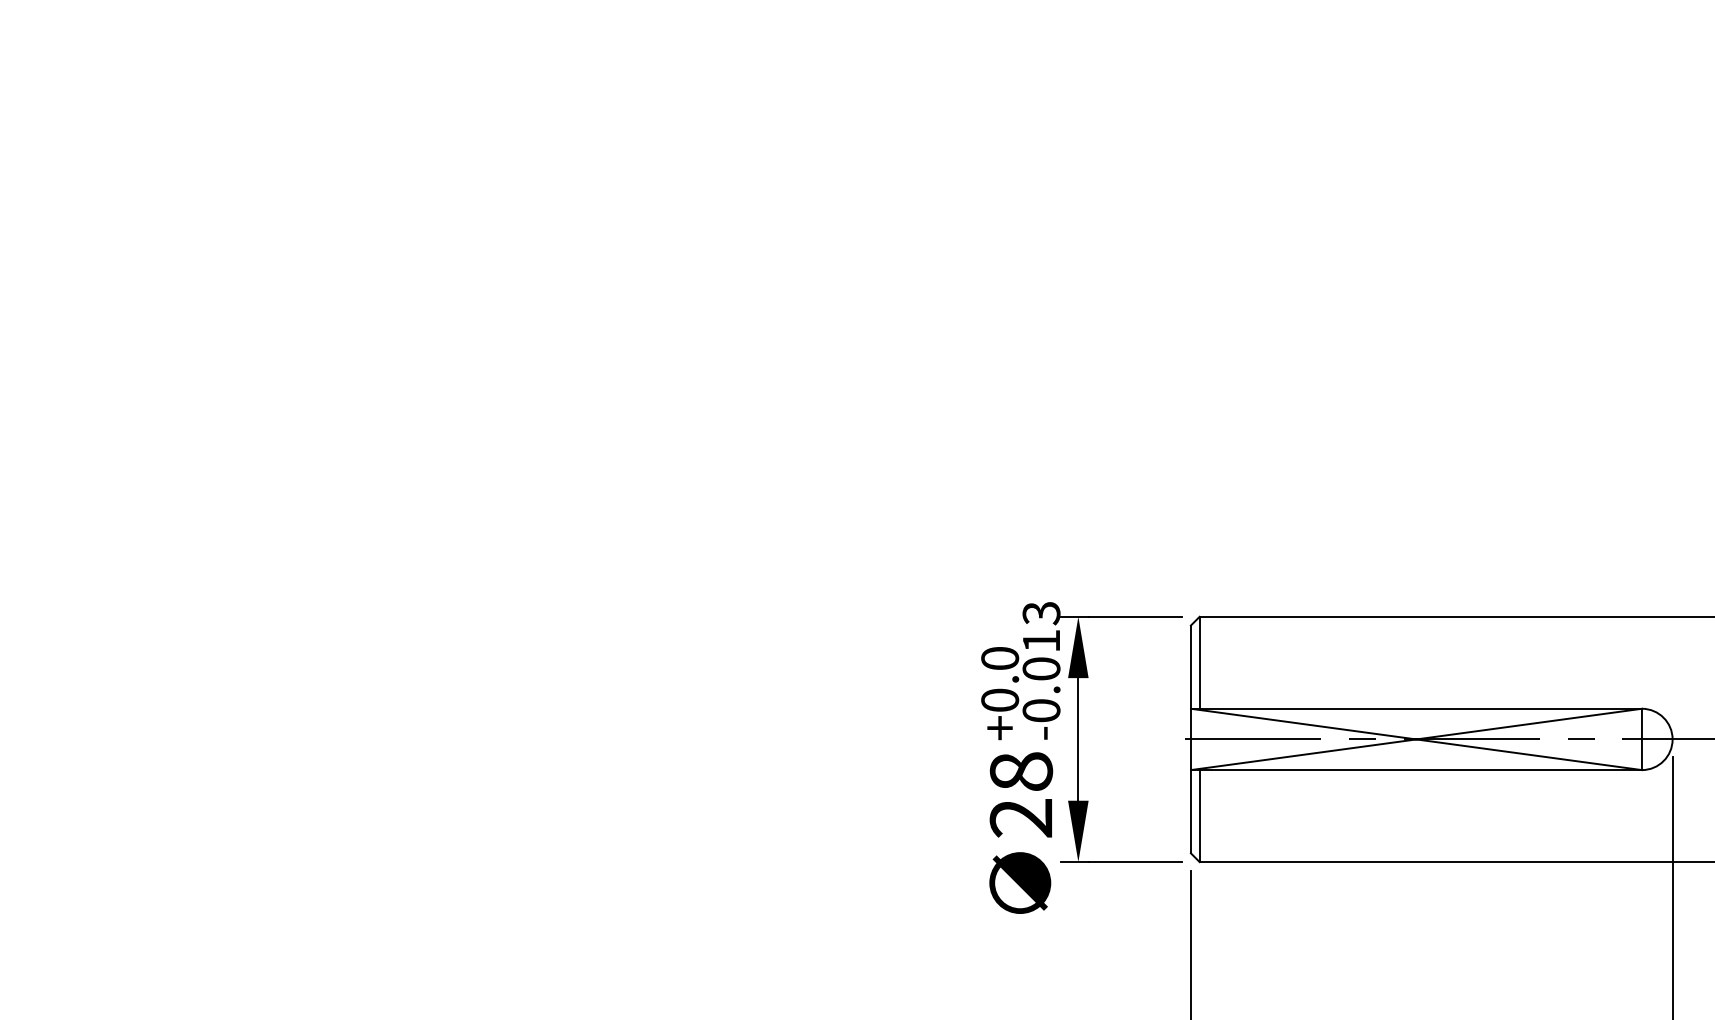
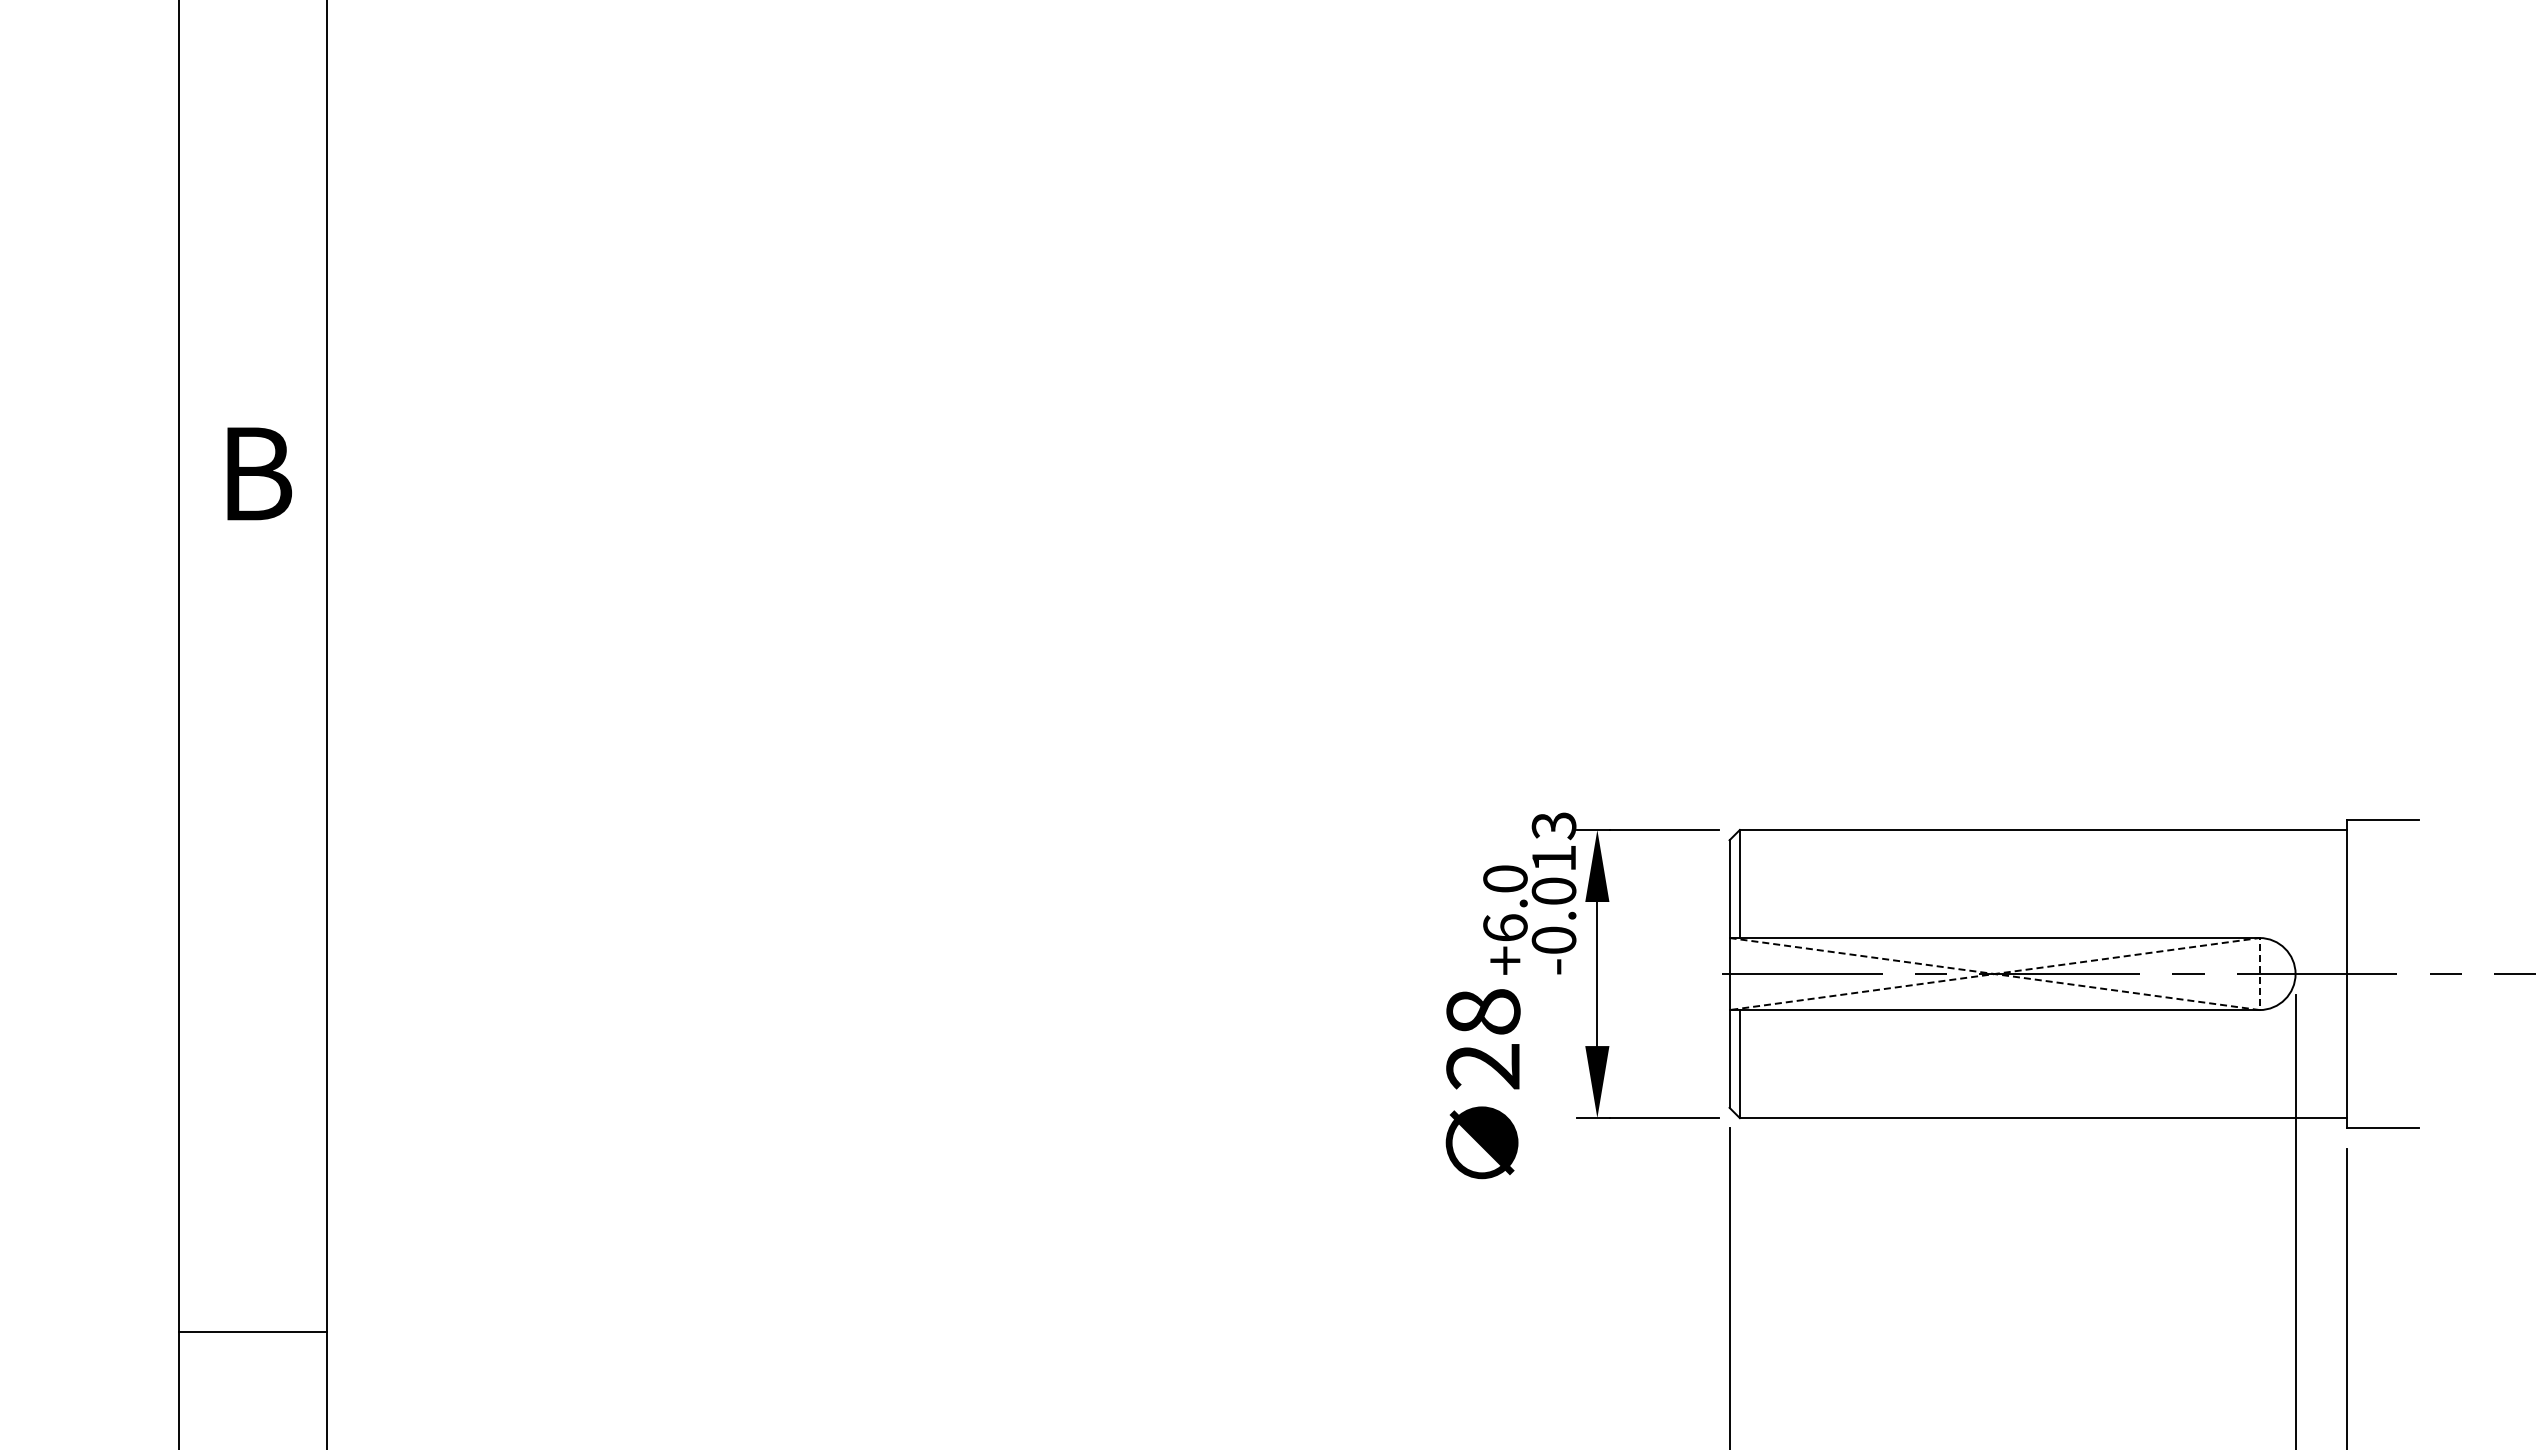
text: (1000, 699) -> (1505, 927), +0.0 -> +6.0
line: (1641, 738) -> (2259, 973), solid -> dashed
text: (1020, 833) -> (1482, 1084), moved

